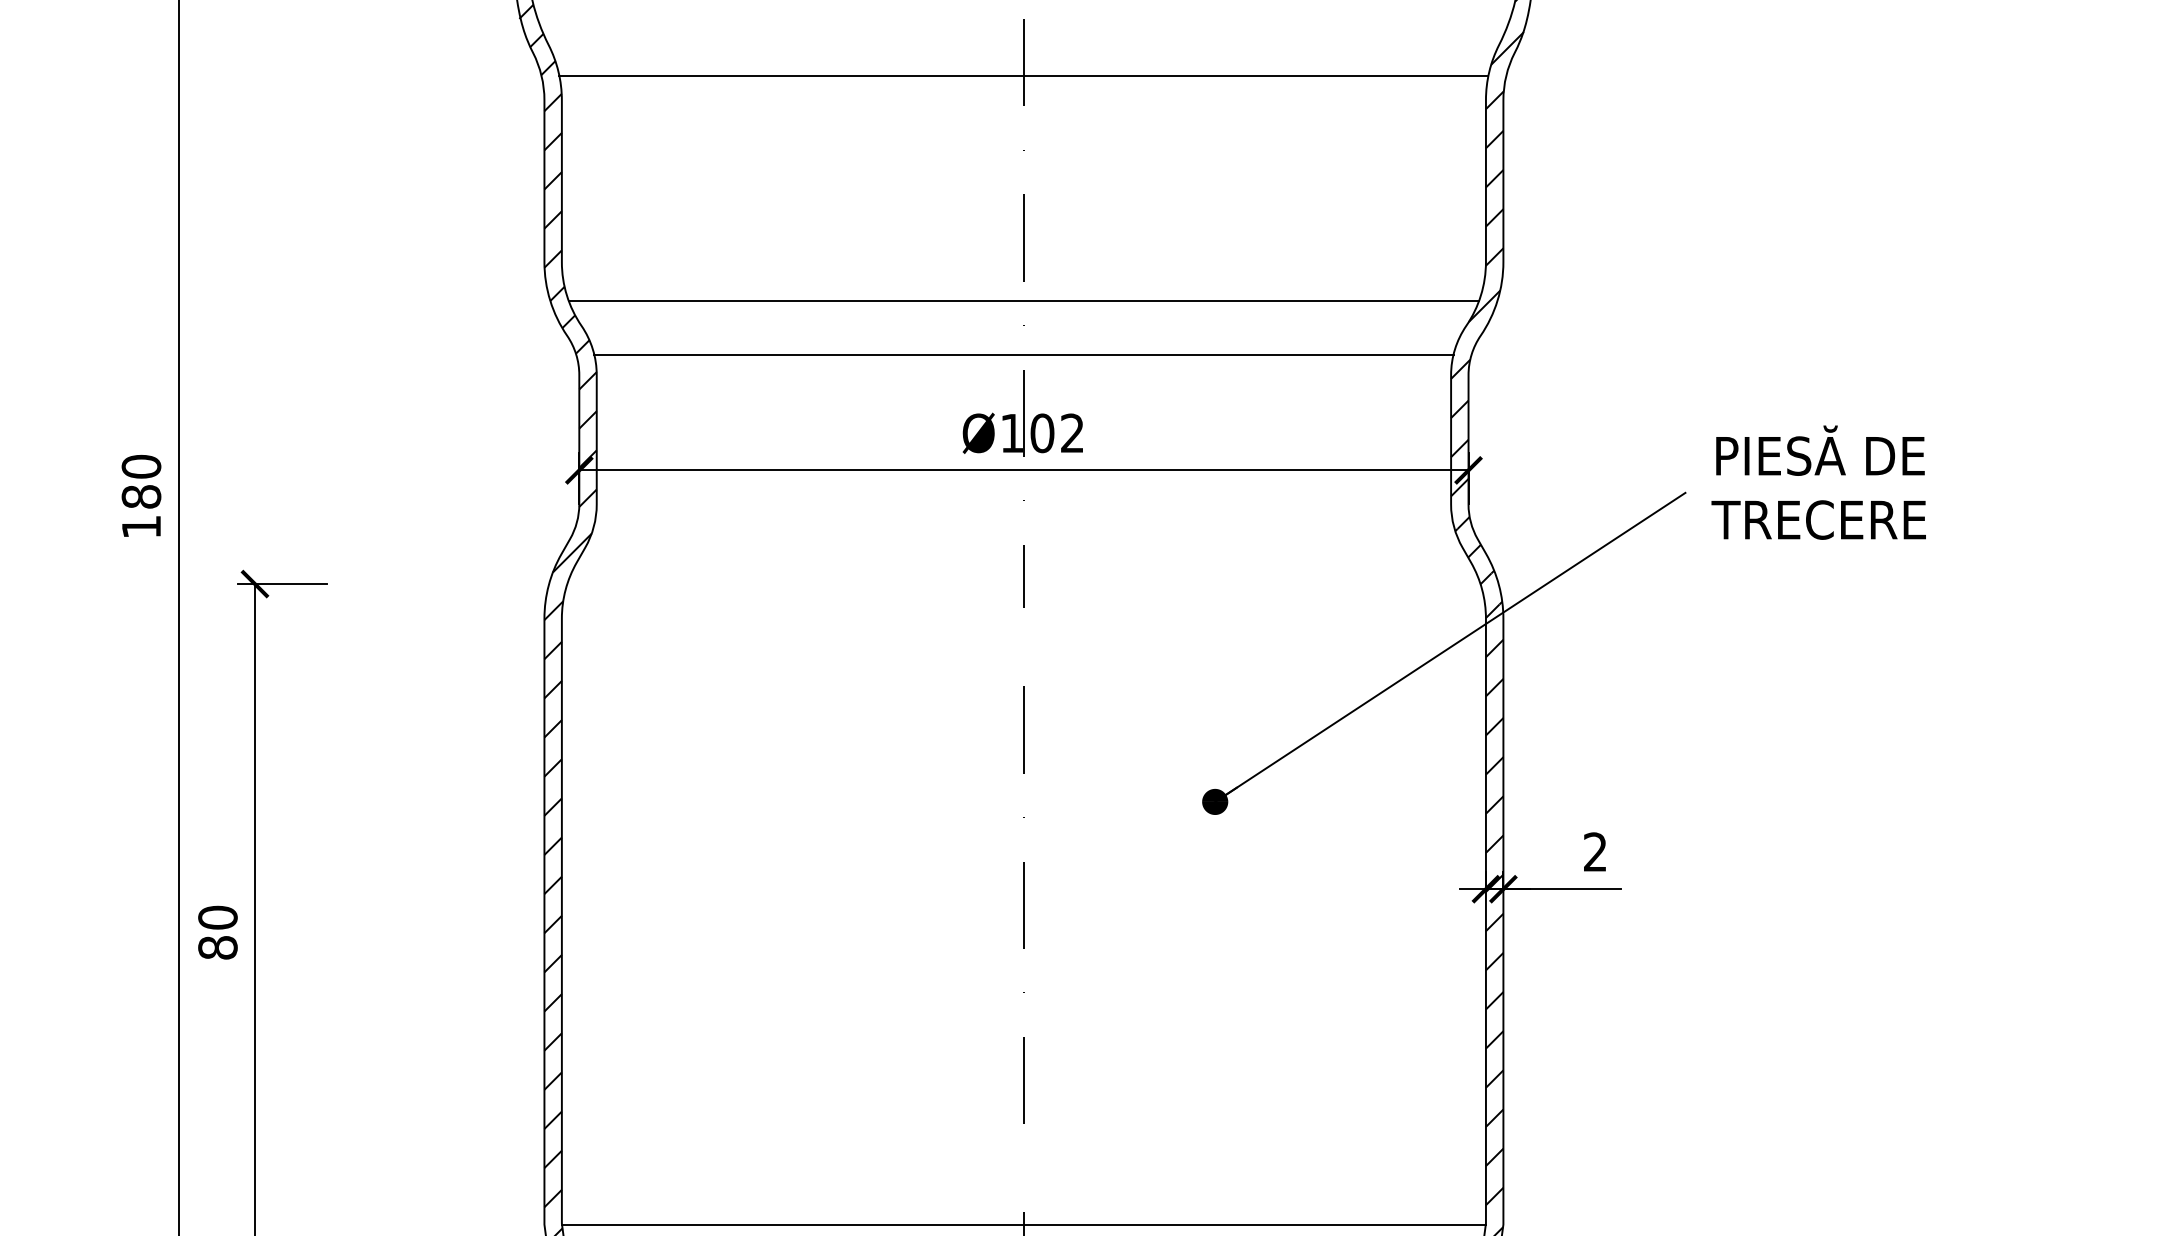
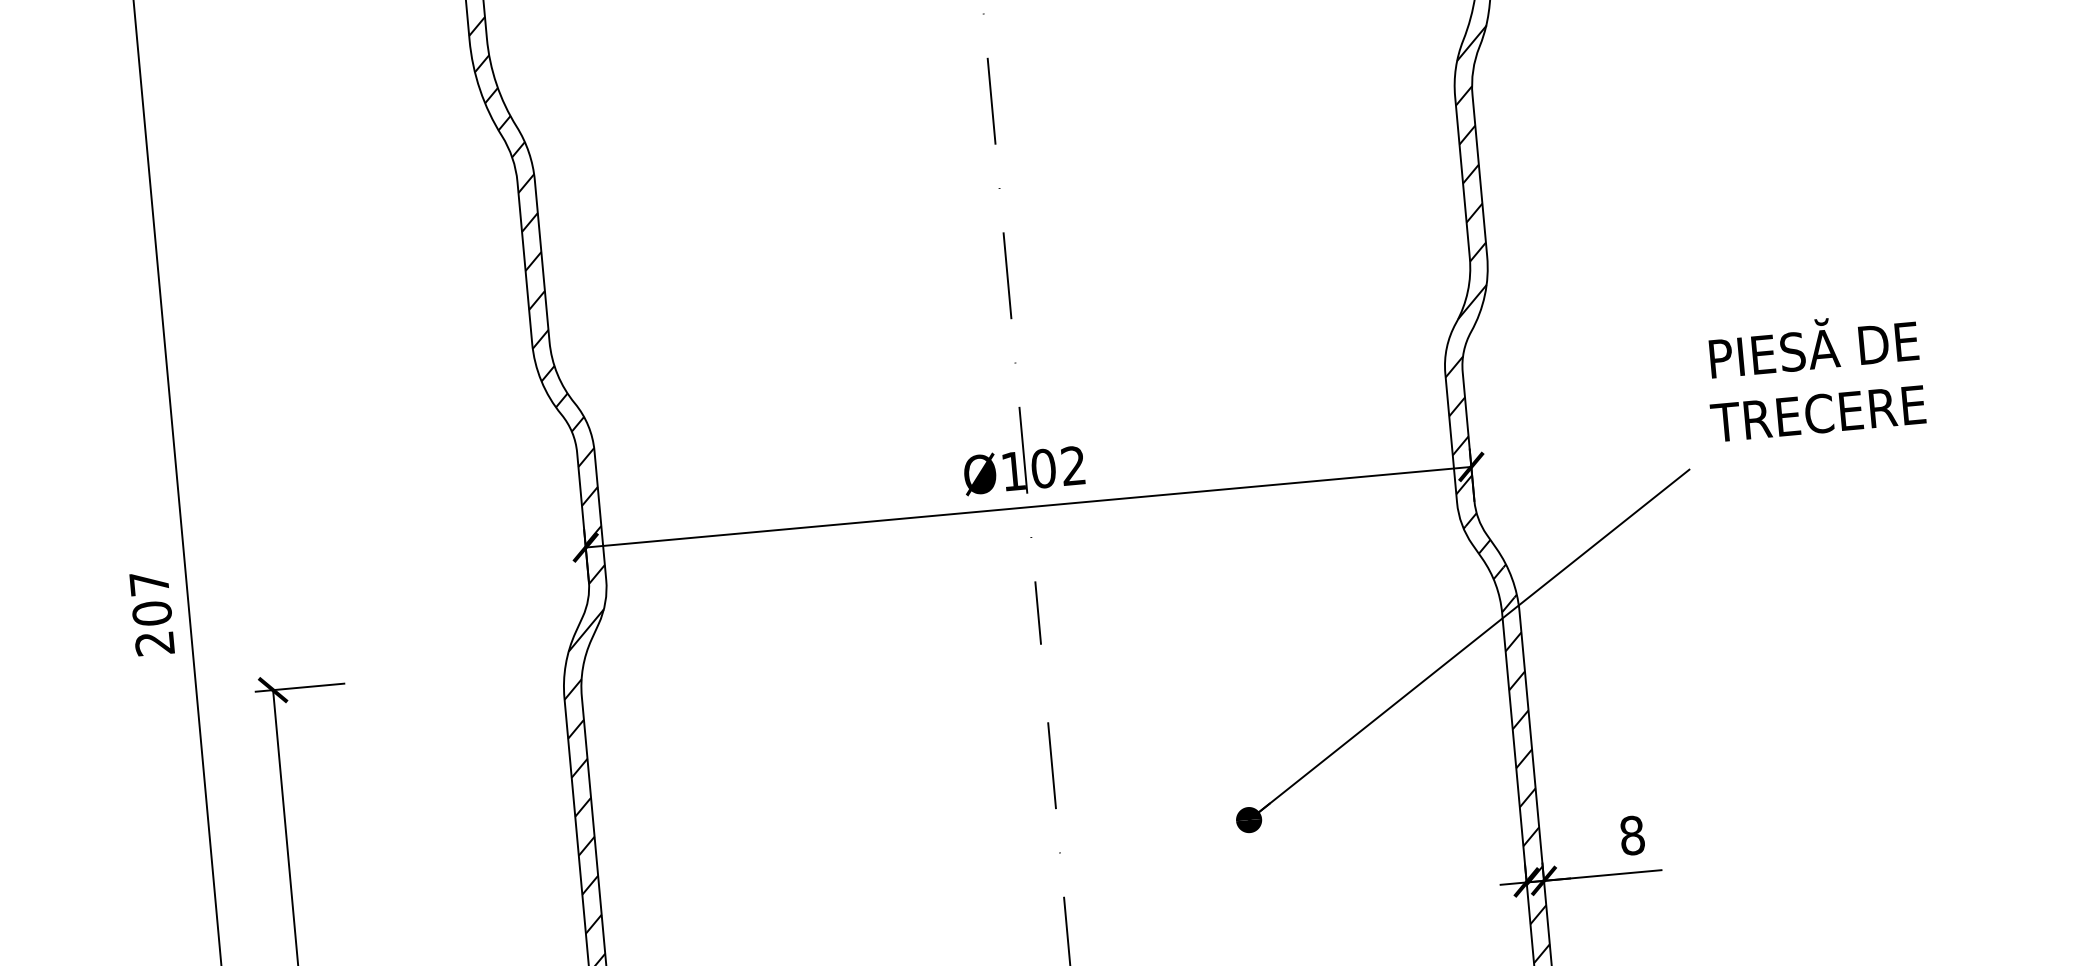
line: (1023, 75) -> (992, 113), removed
line: (1023, 300) -> (1012, 338), removed
line: (1023, 354) -> (1017, 391), removed
text: (1818, 482) -> (1814, 376), moved
text: (141, 496) -> (152, 613), 180 -> 207
text: (1595, 851) -> (1632, 834), 2 -> 8

